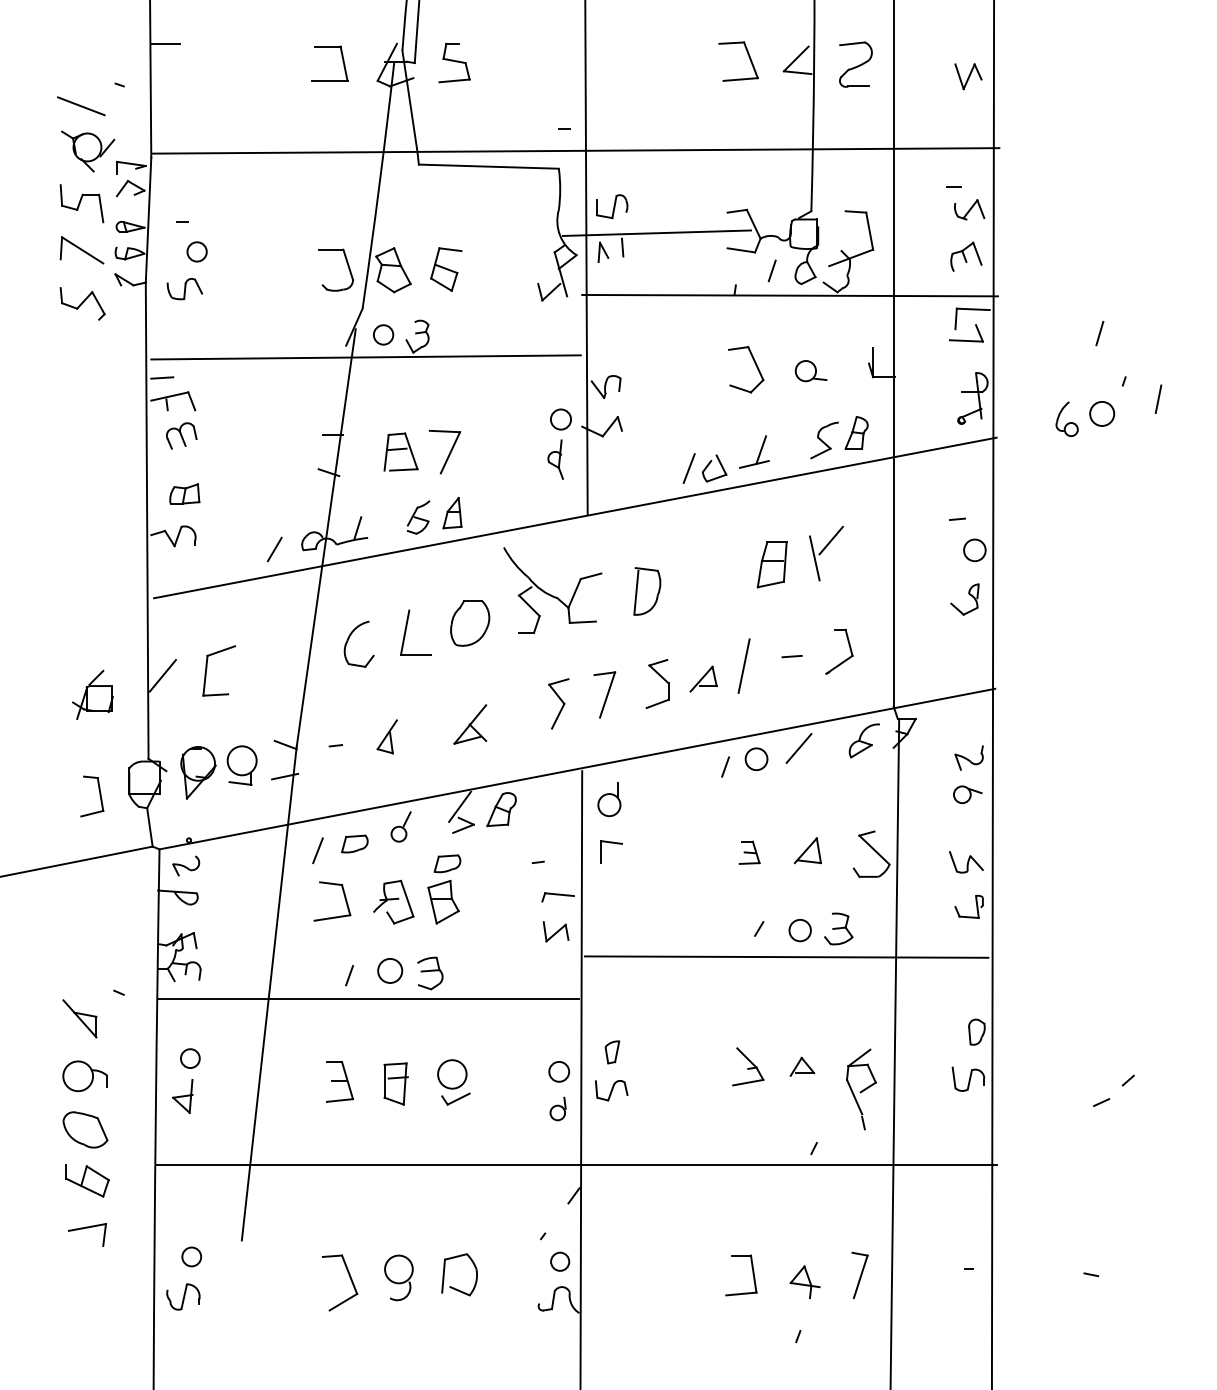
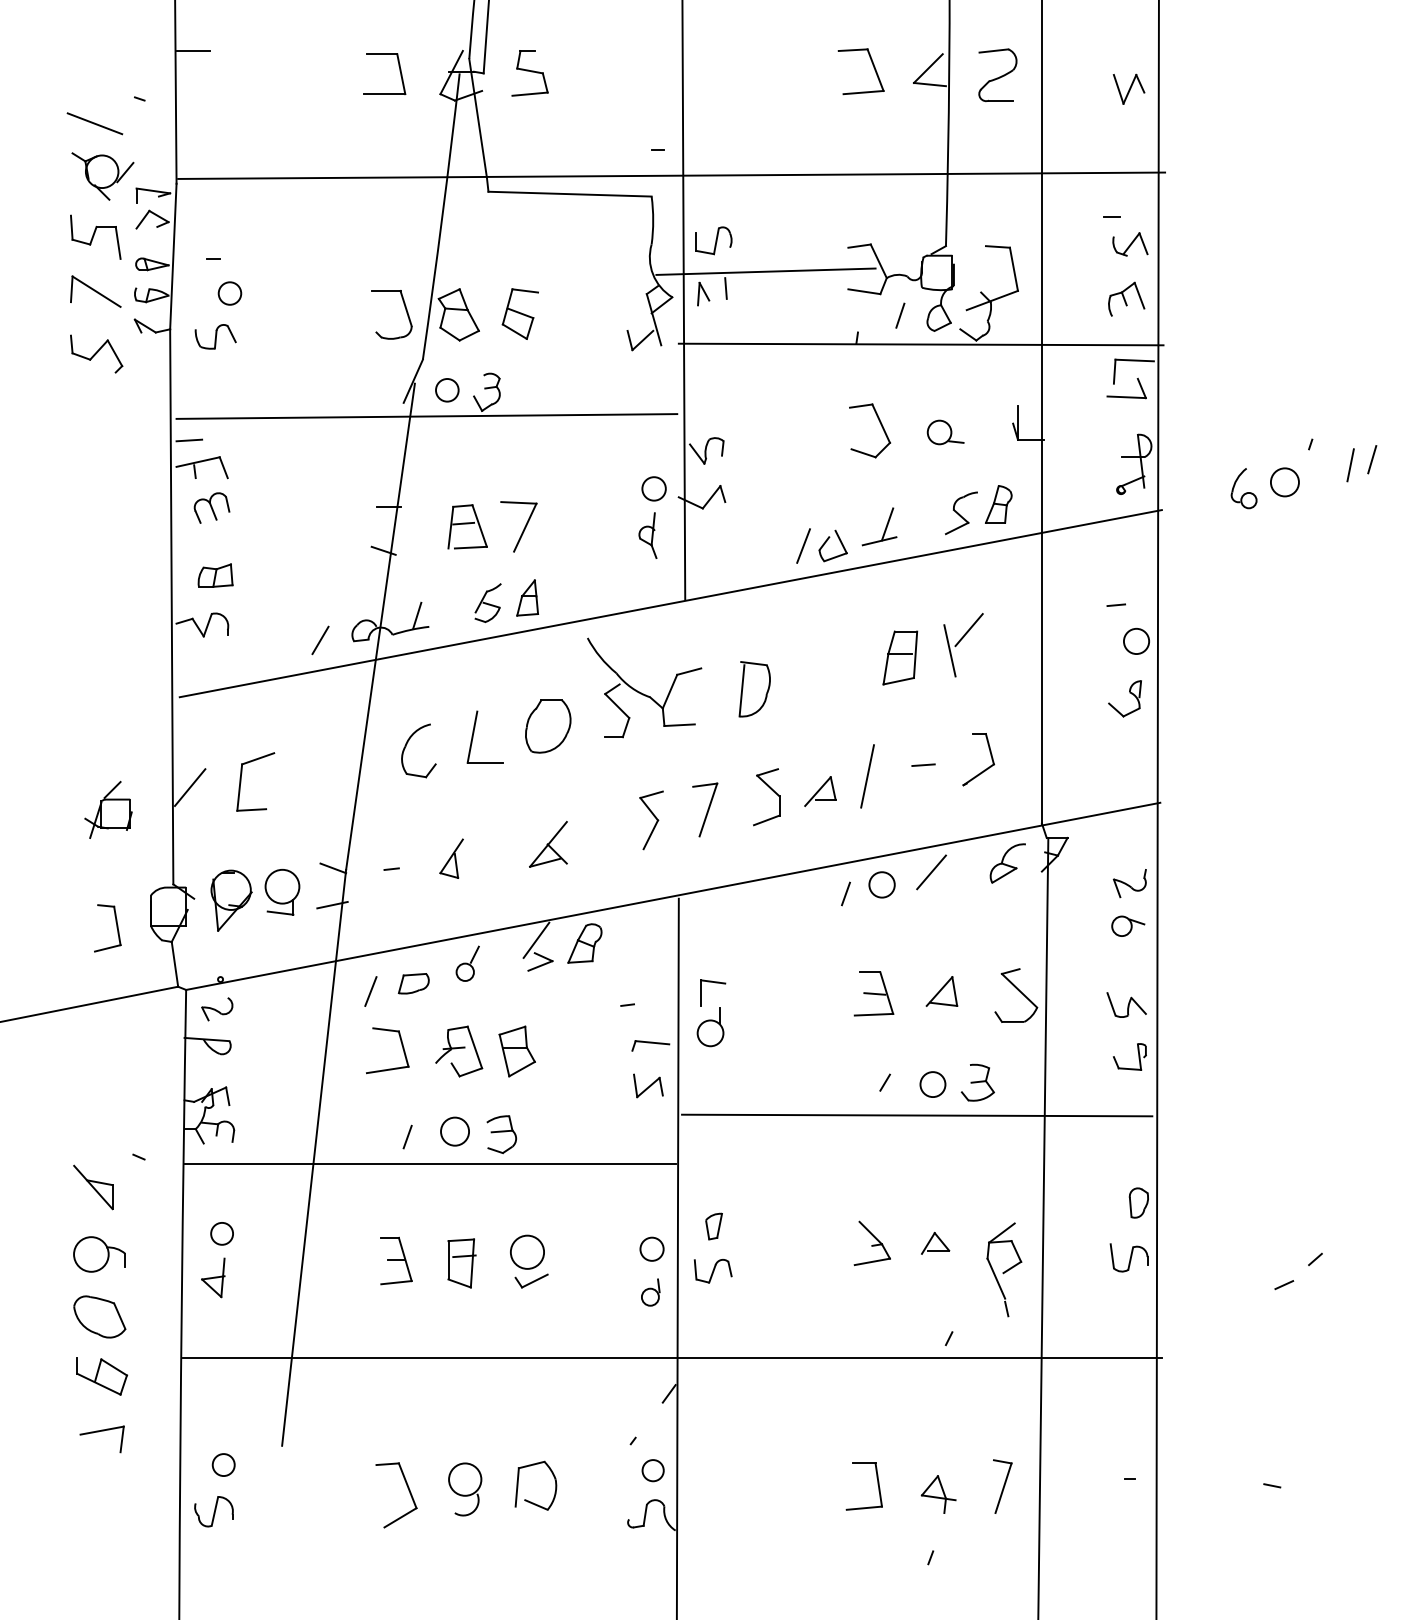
line: (1100, 333) -> (1372, 459), moved
part: (609, 800) -> (710, 1027), moved
part: (749, 852) -> (873, 993), size x1.67
part: (447, 863) -> (521, 1006), removed

